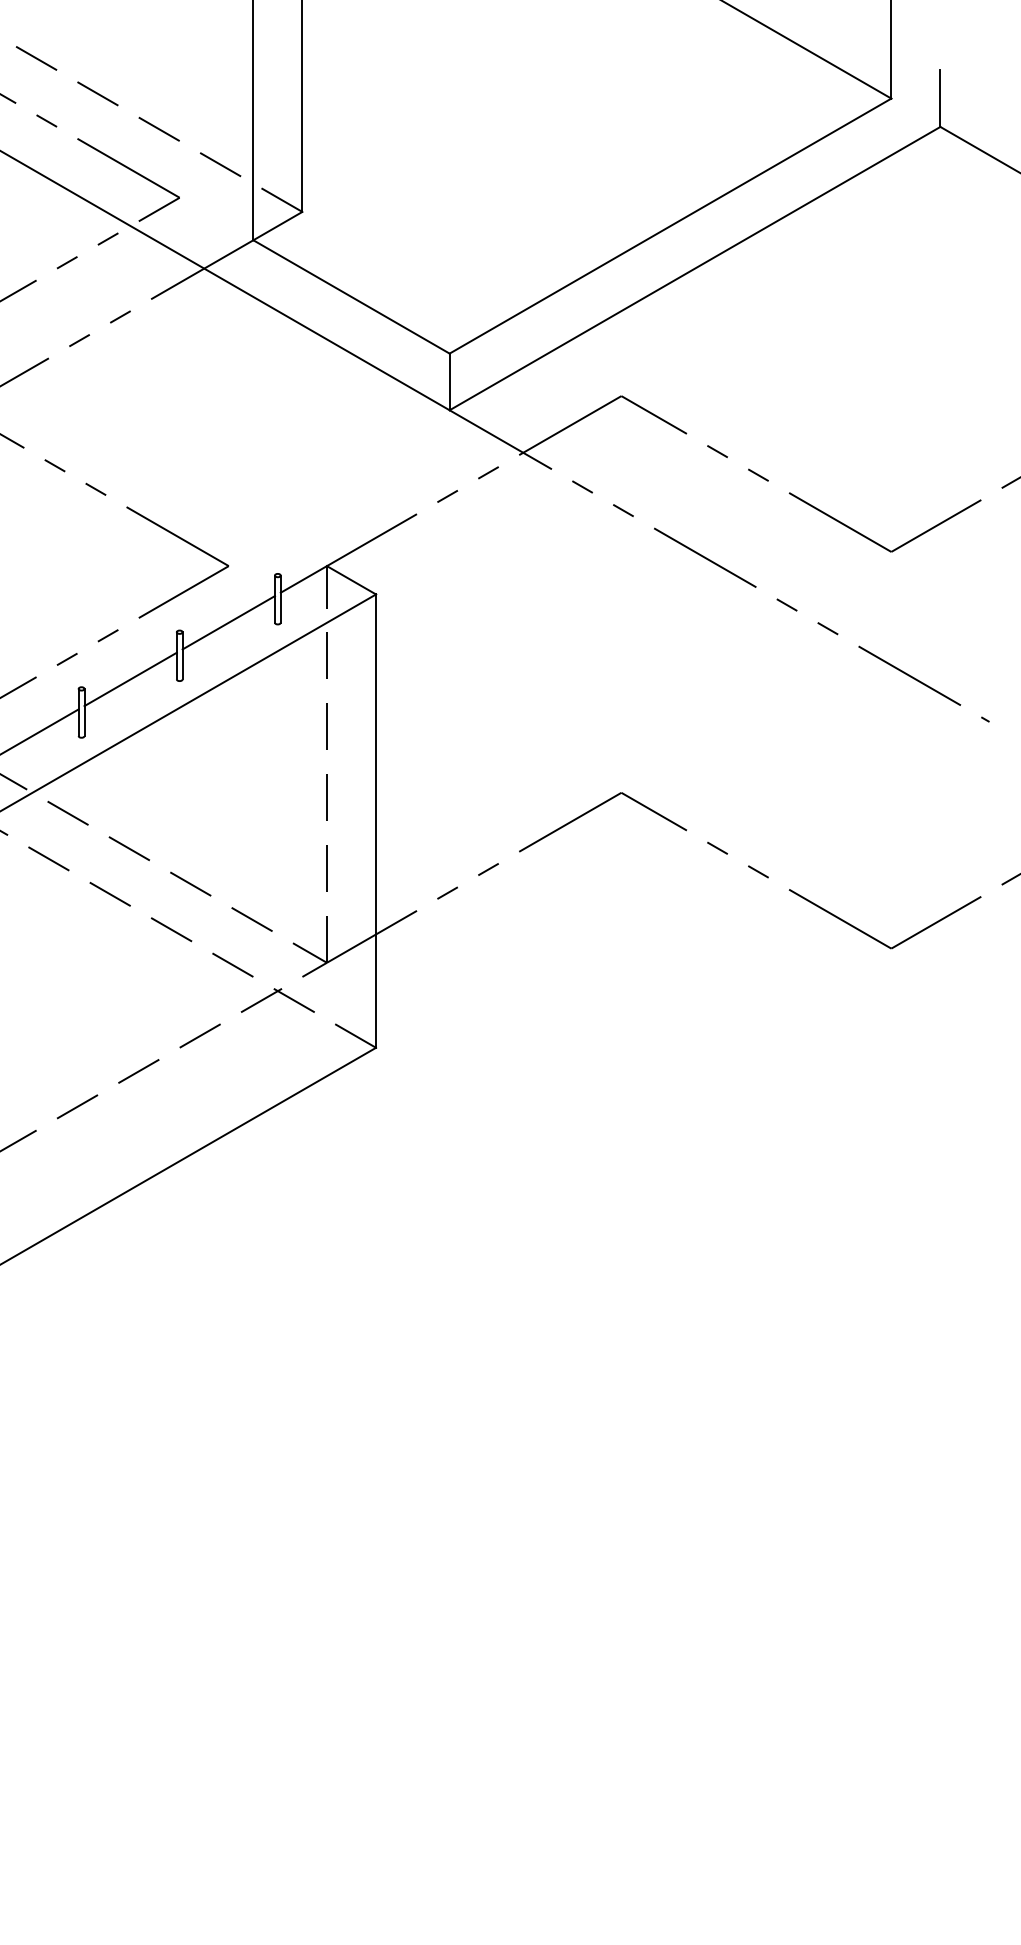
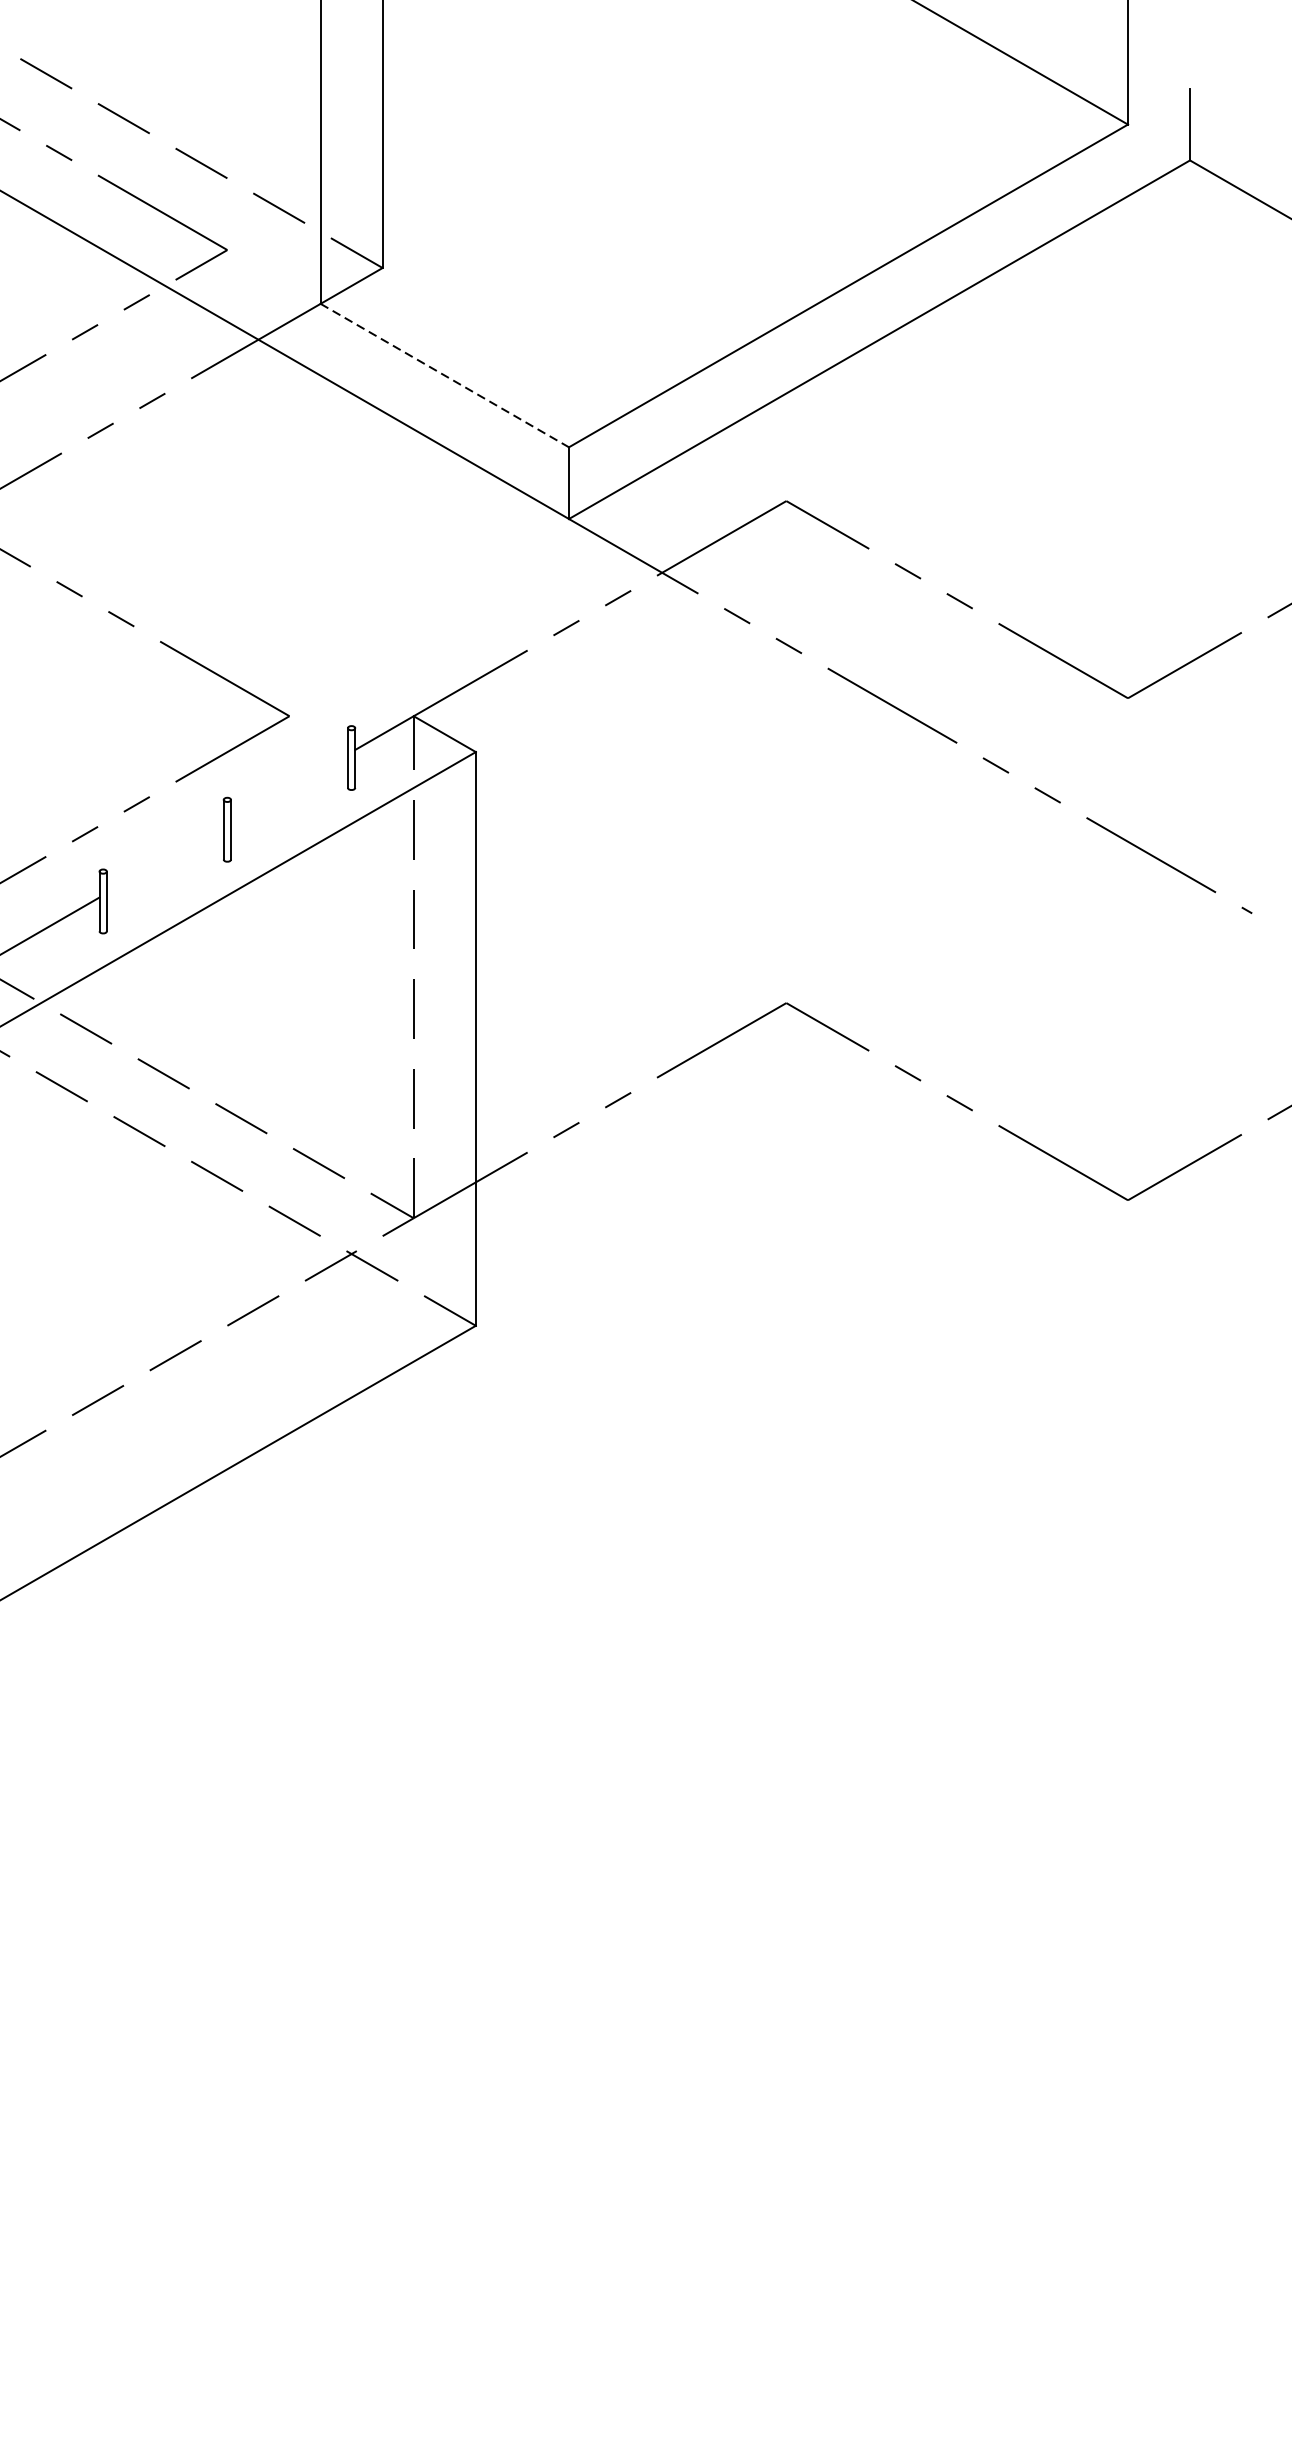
line: (351, 297) -> (444, 376), solid -> dashed
line: (228, 622) -> (289, 787), removed
line: (130, 679) -> (165, 859), removed

